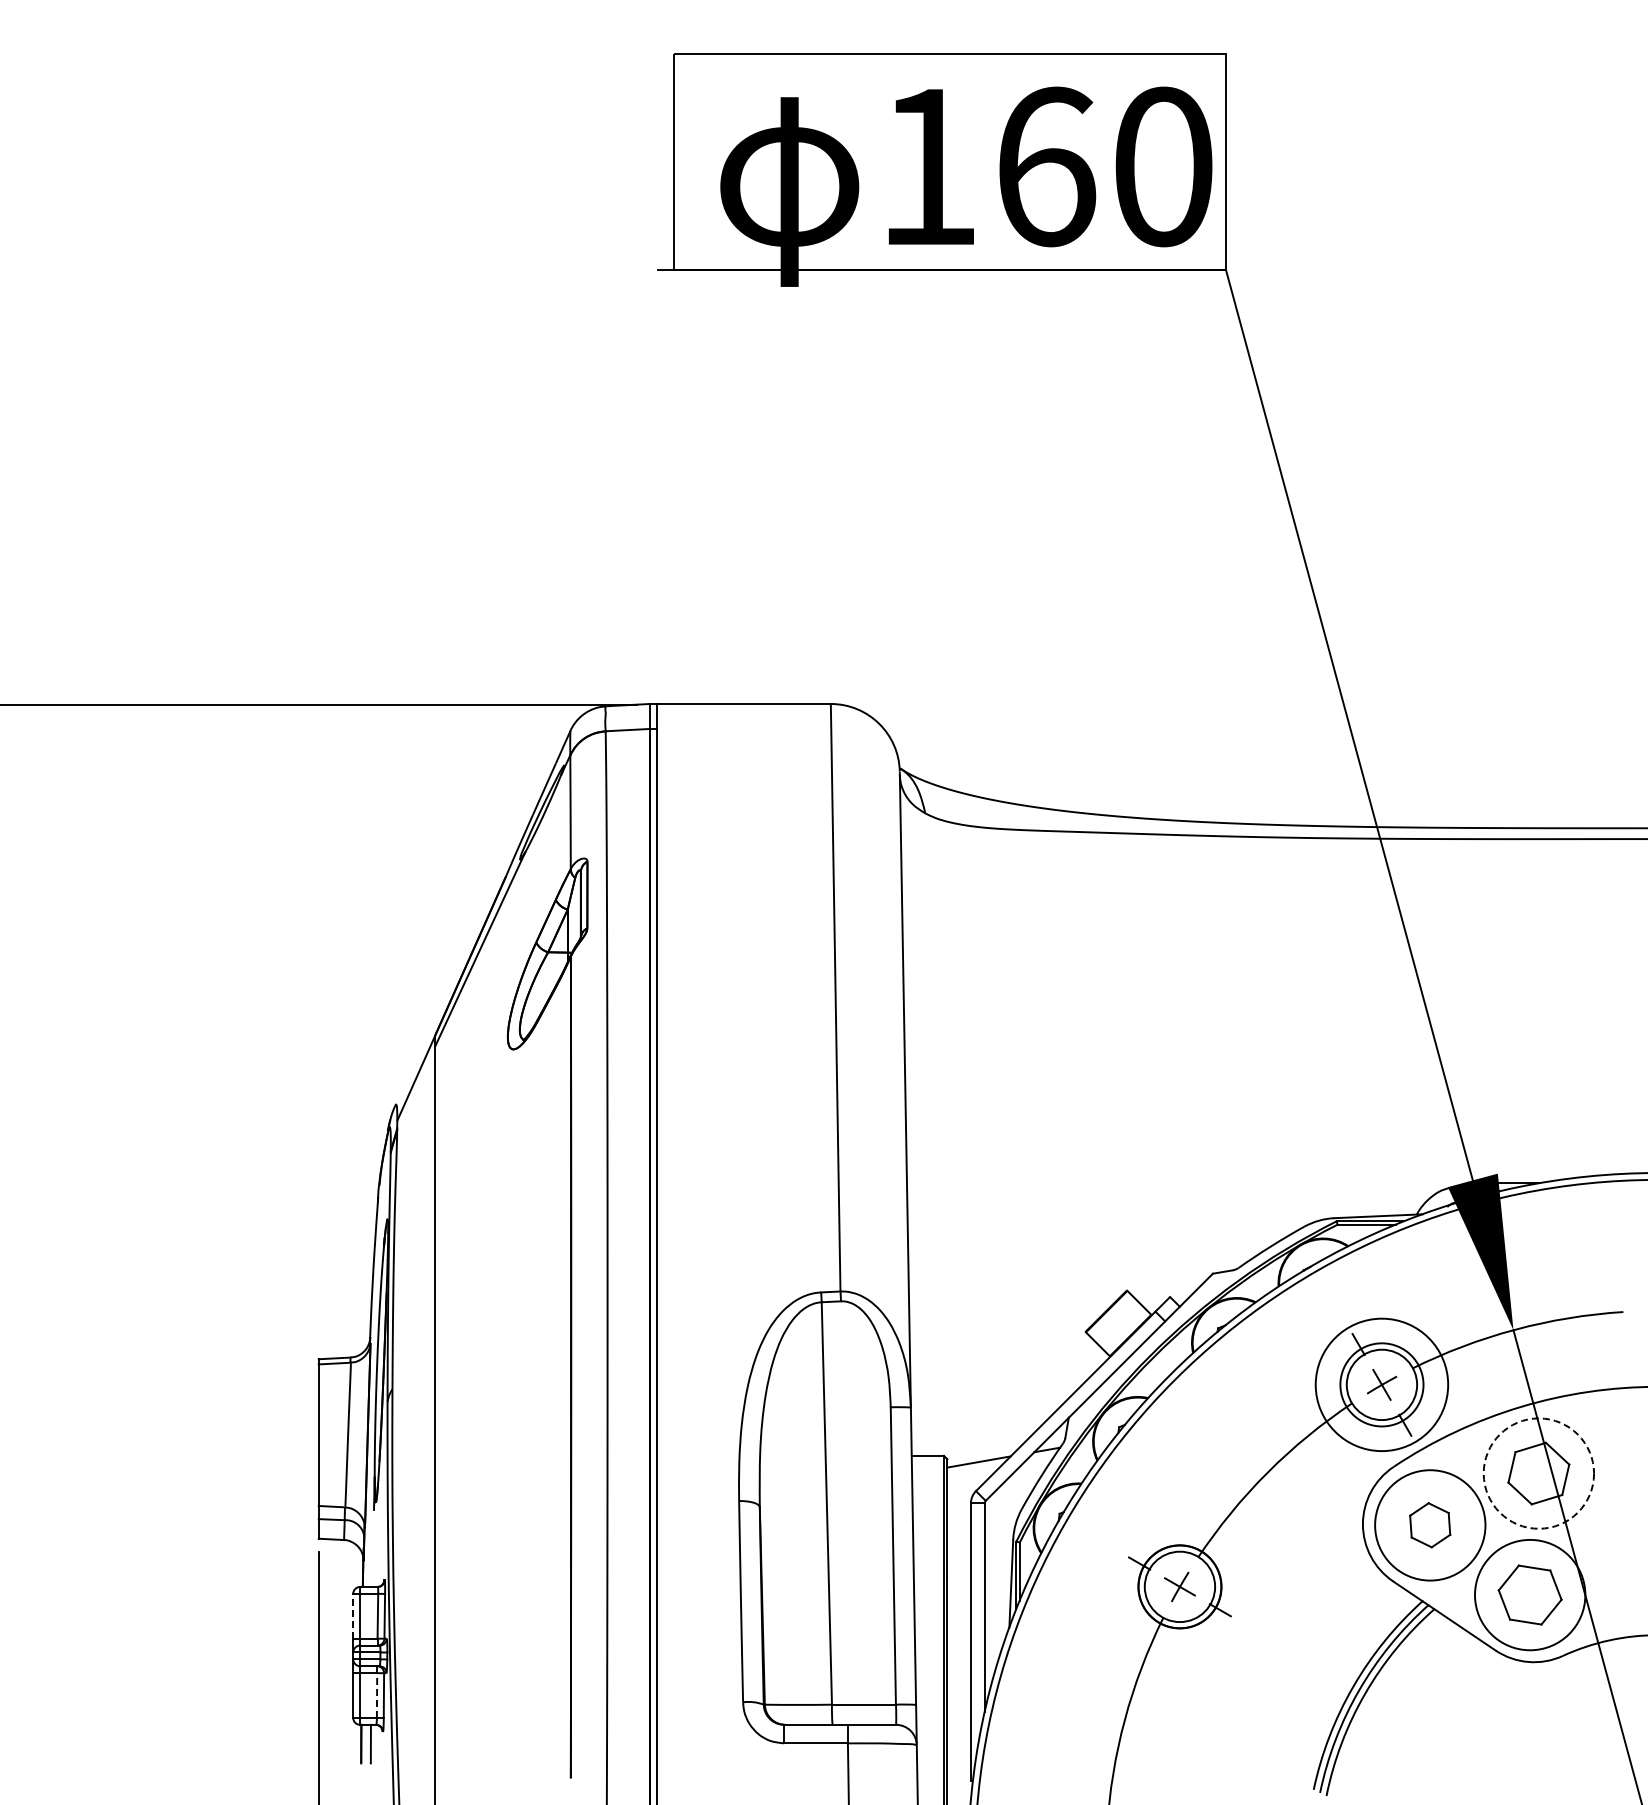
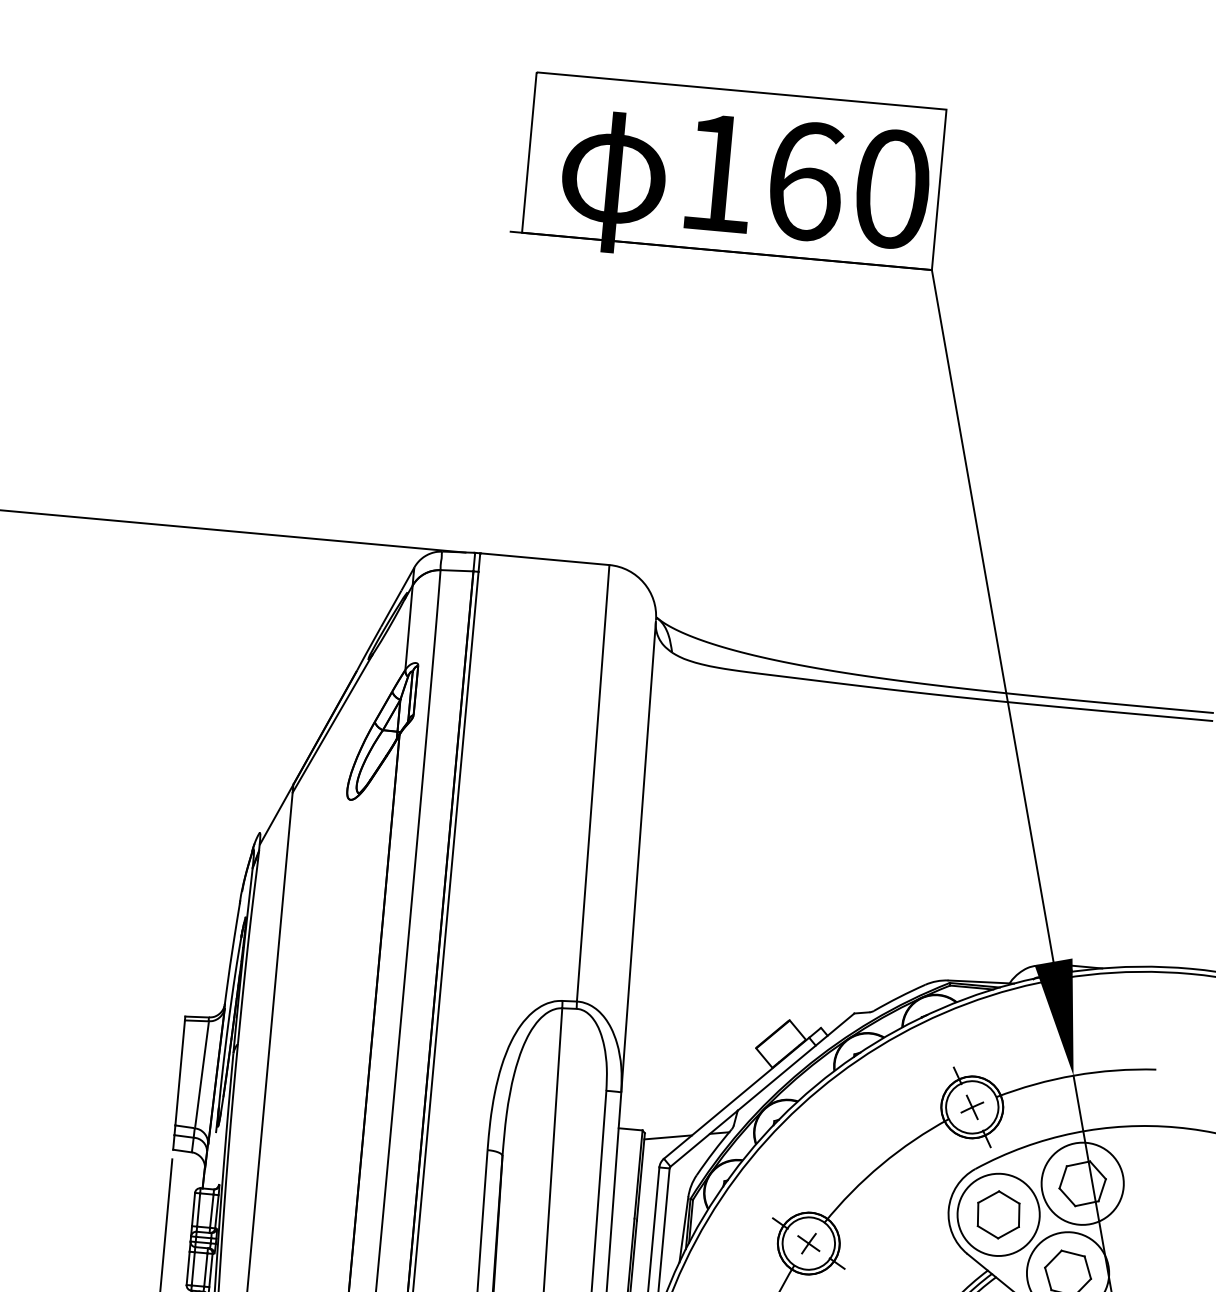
circle: (1381, 1384) -> (971, 1107), size x0.62
circle: (1538, 1473) -> (1082, 1183), dashed -> solid
part: (1429, 1524) -> (998, 1214), size x1.43
line: (353, 1615) -> (193, 1209), dashed -> solid
line: (377, 1695) -> (206, 1269), dashed -> solid

